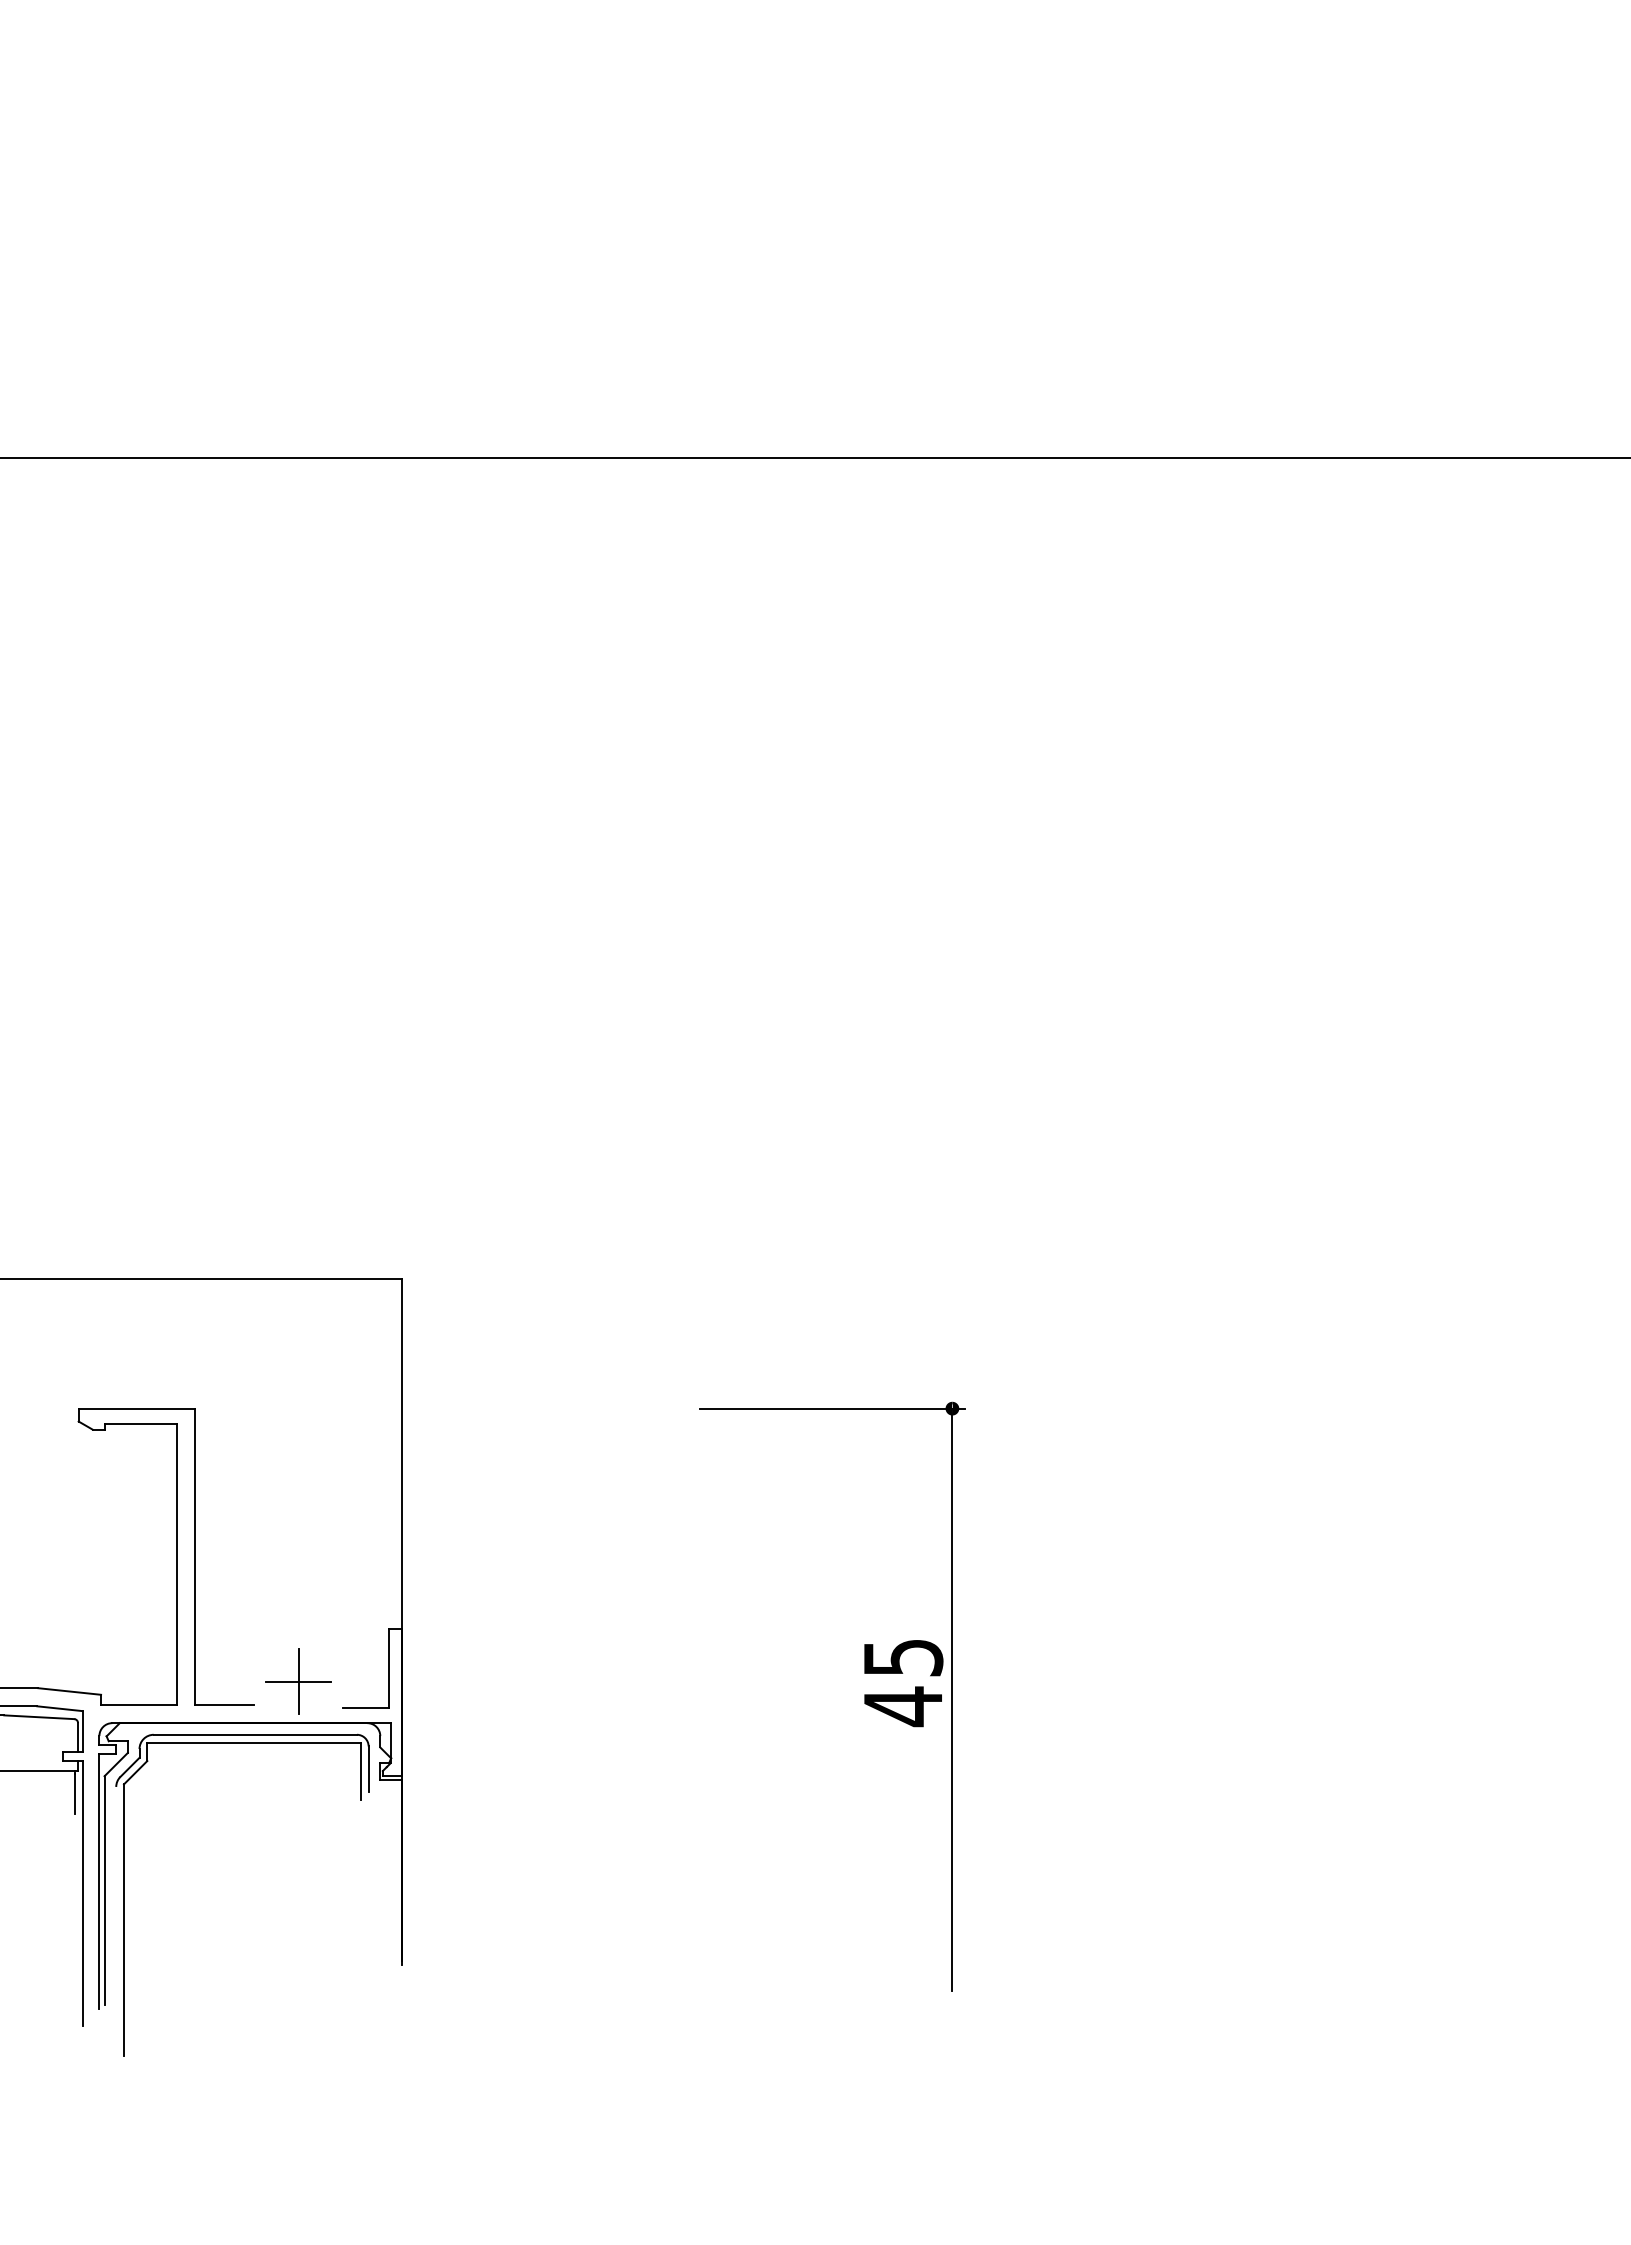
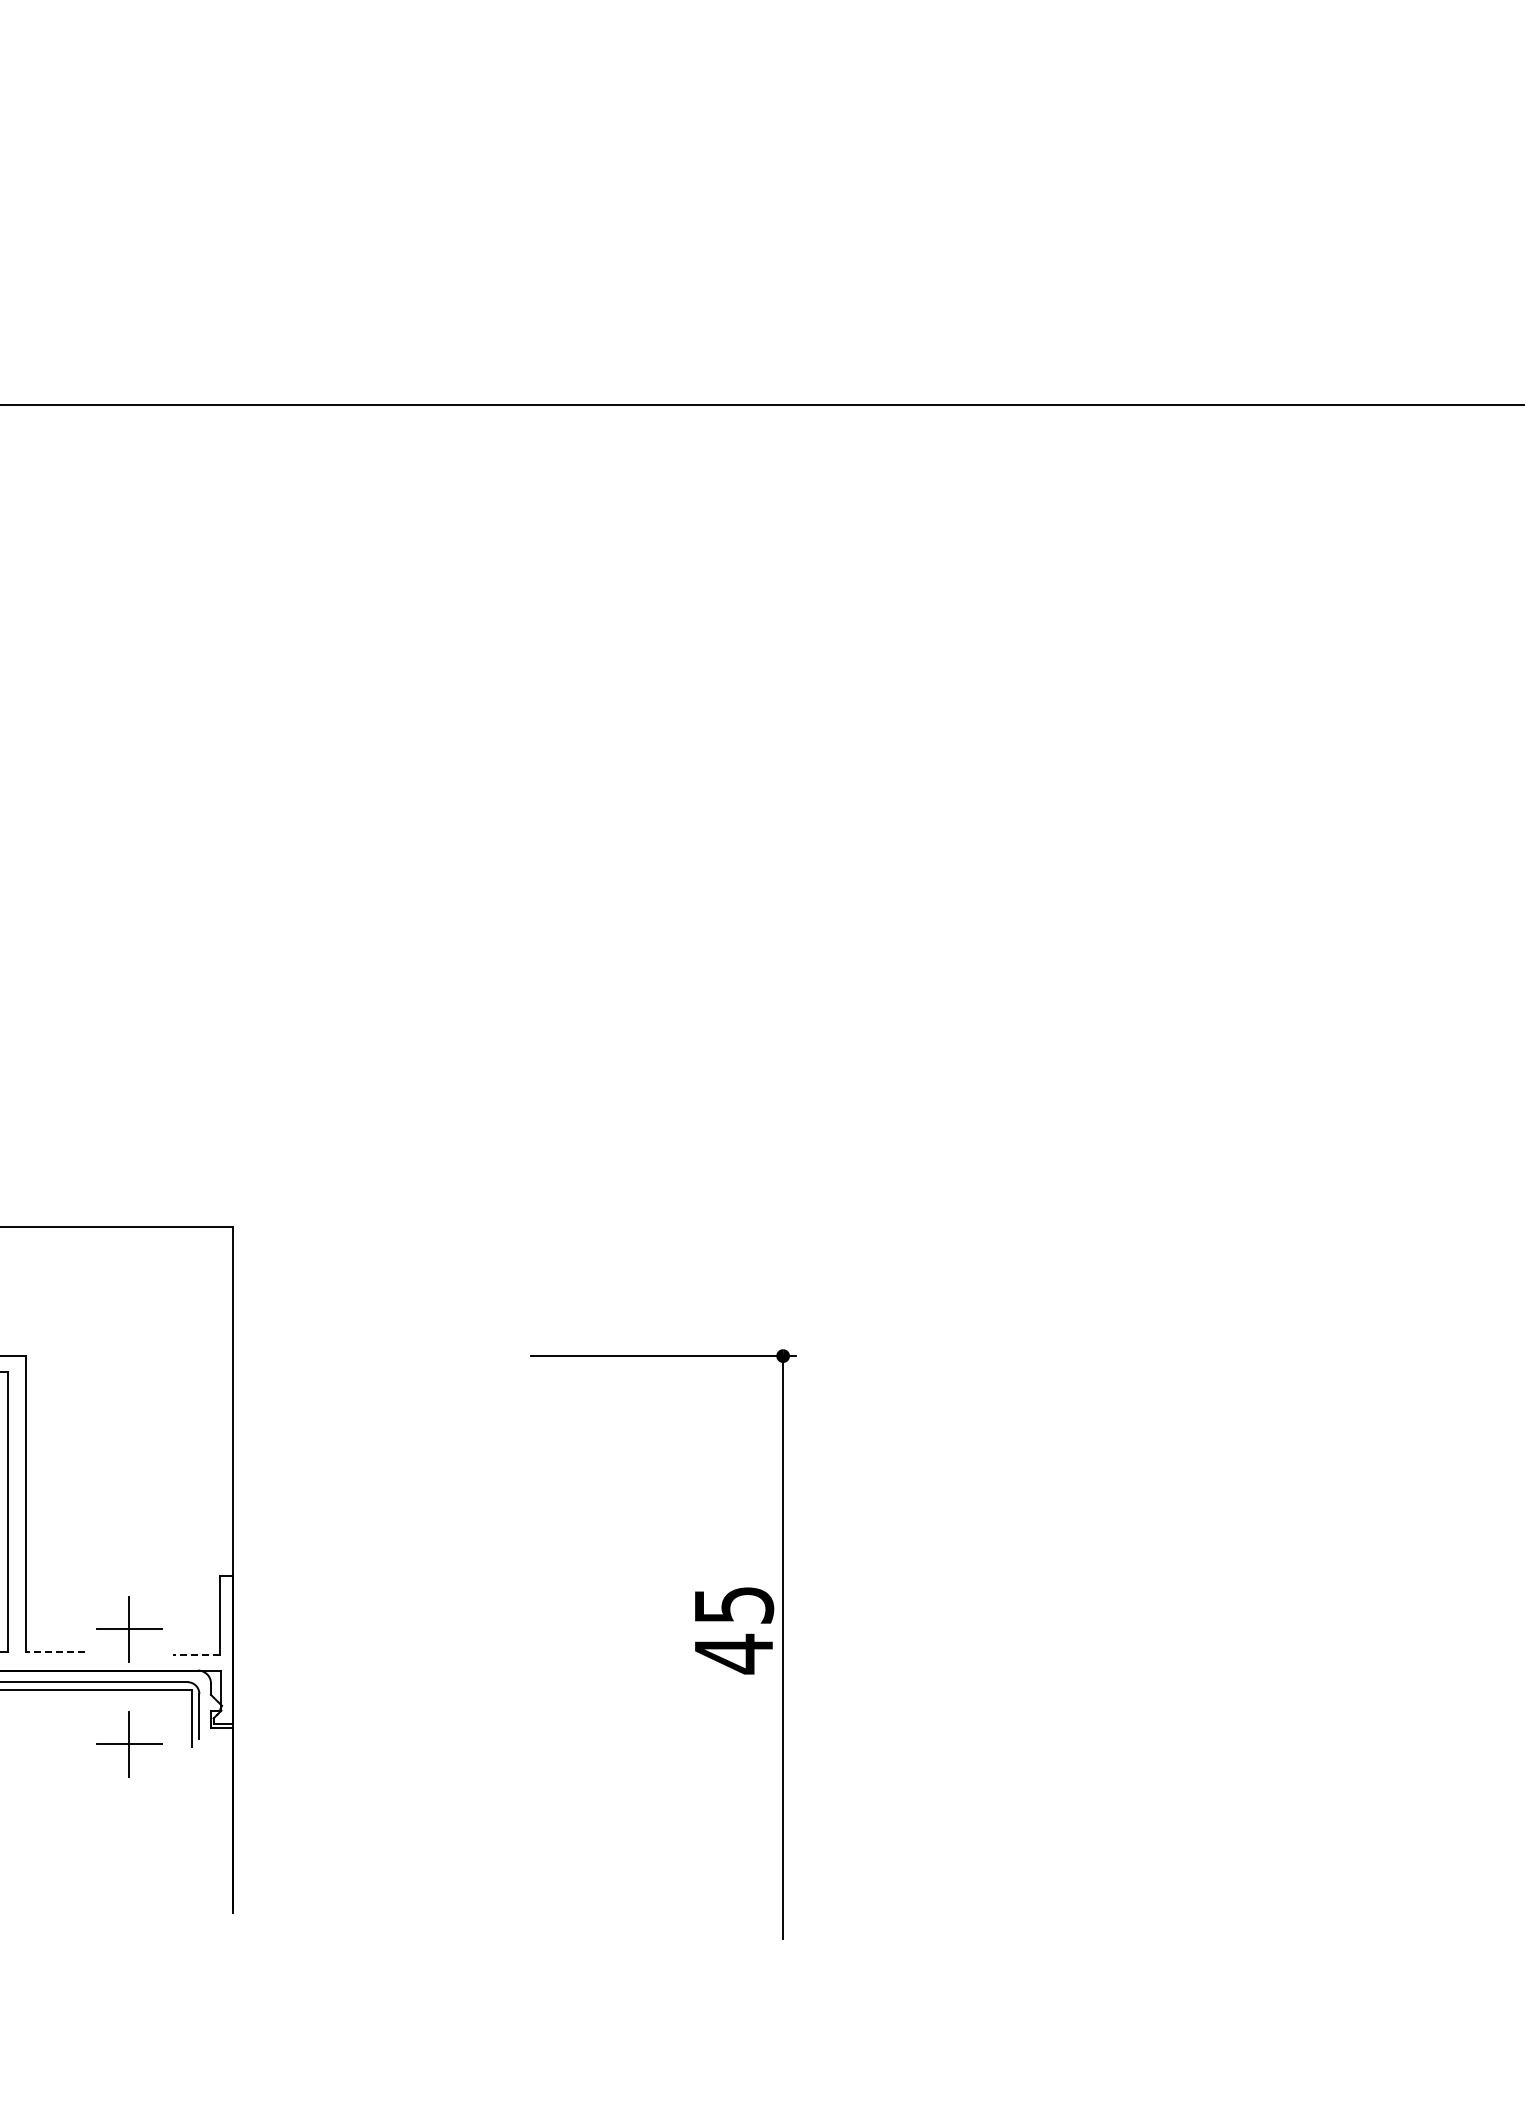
line: (224, 1705) -> (55, 1652), solid -> dashed
line: (365, 1707) -> (196, 1654), solid -> dashed
part: (298, 1796) -> (129, 1743), added

